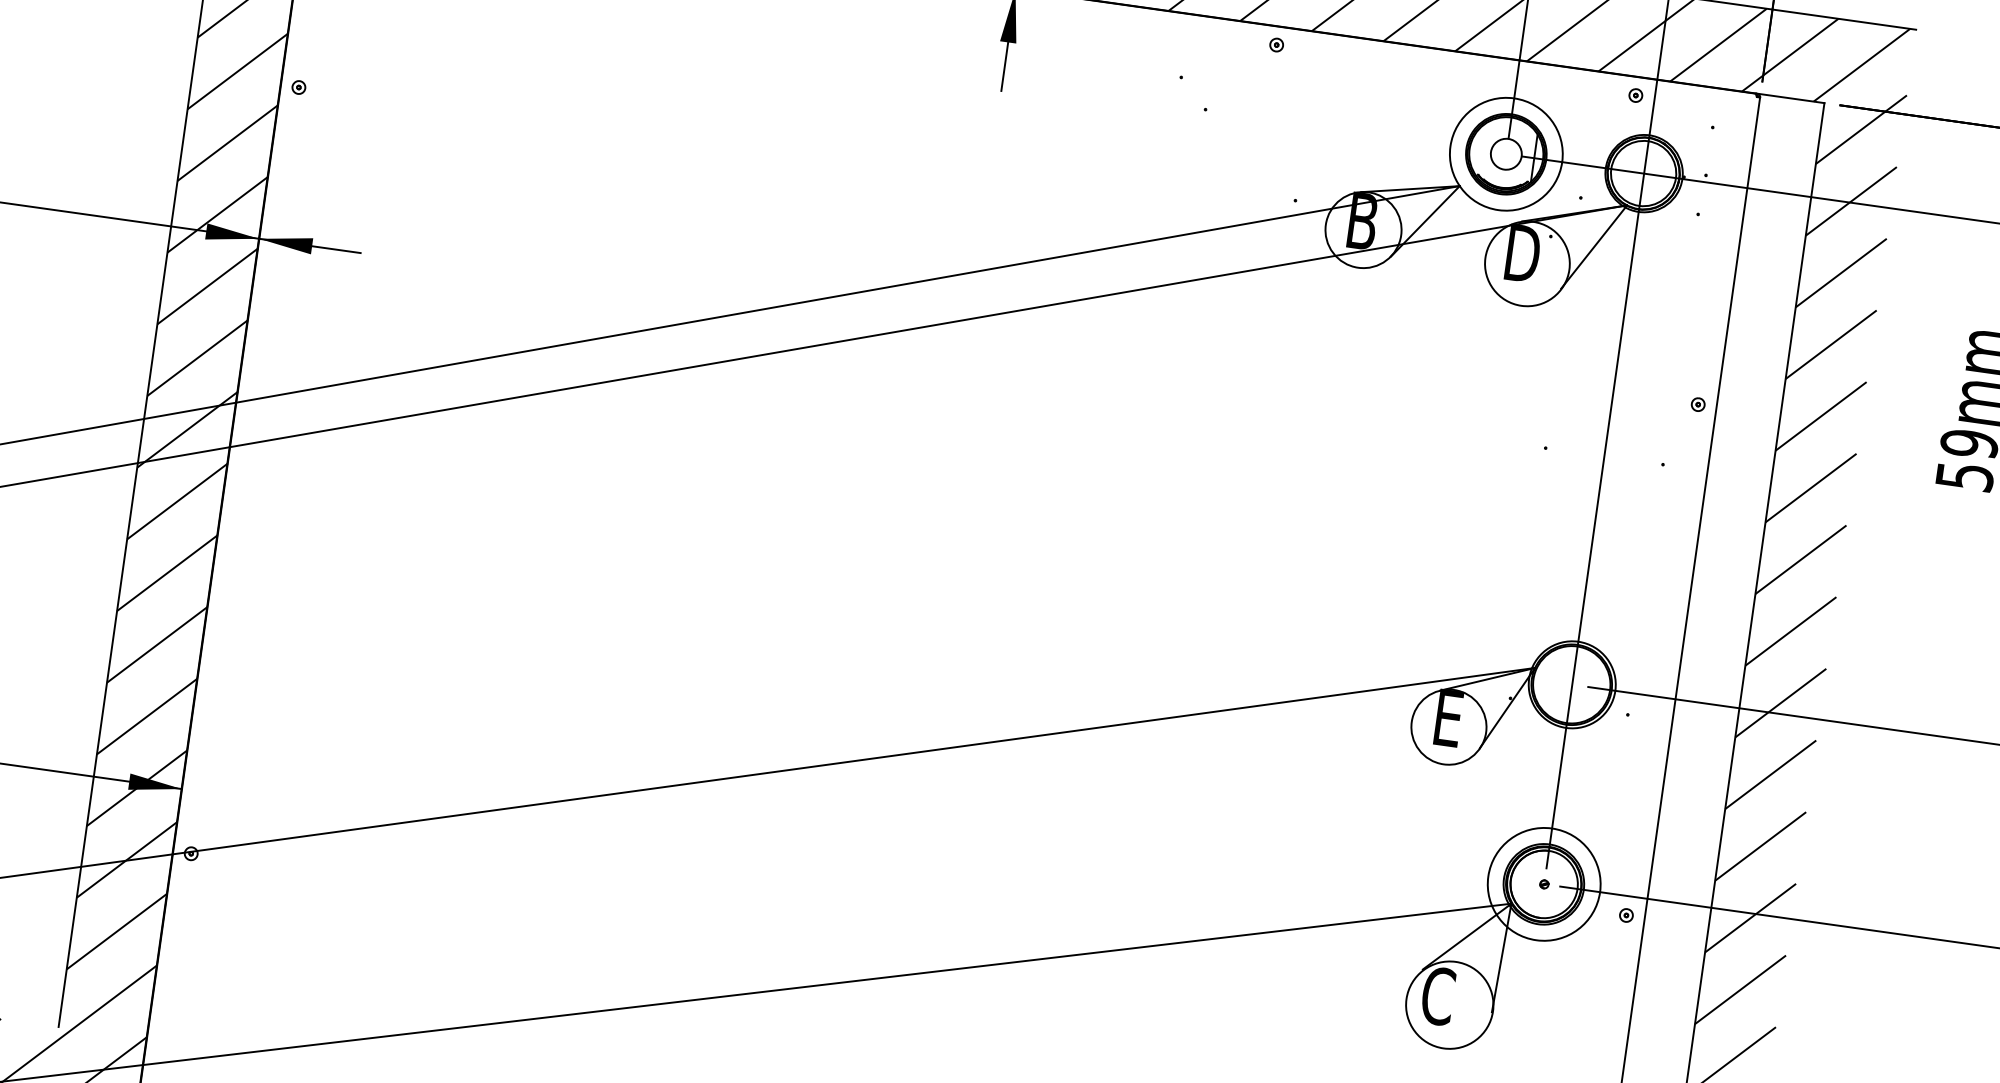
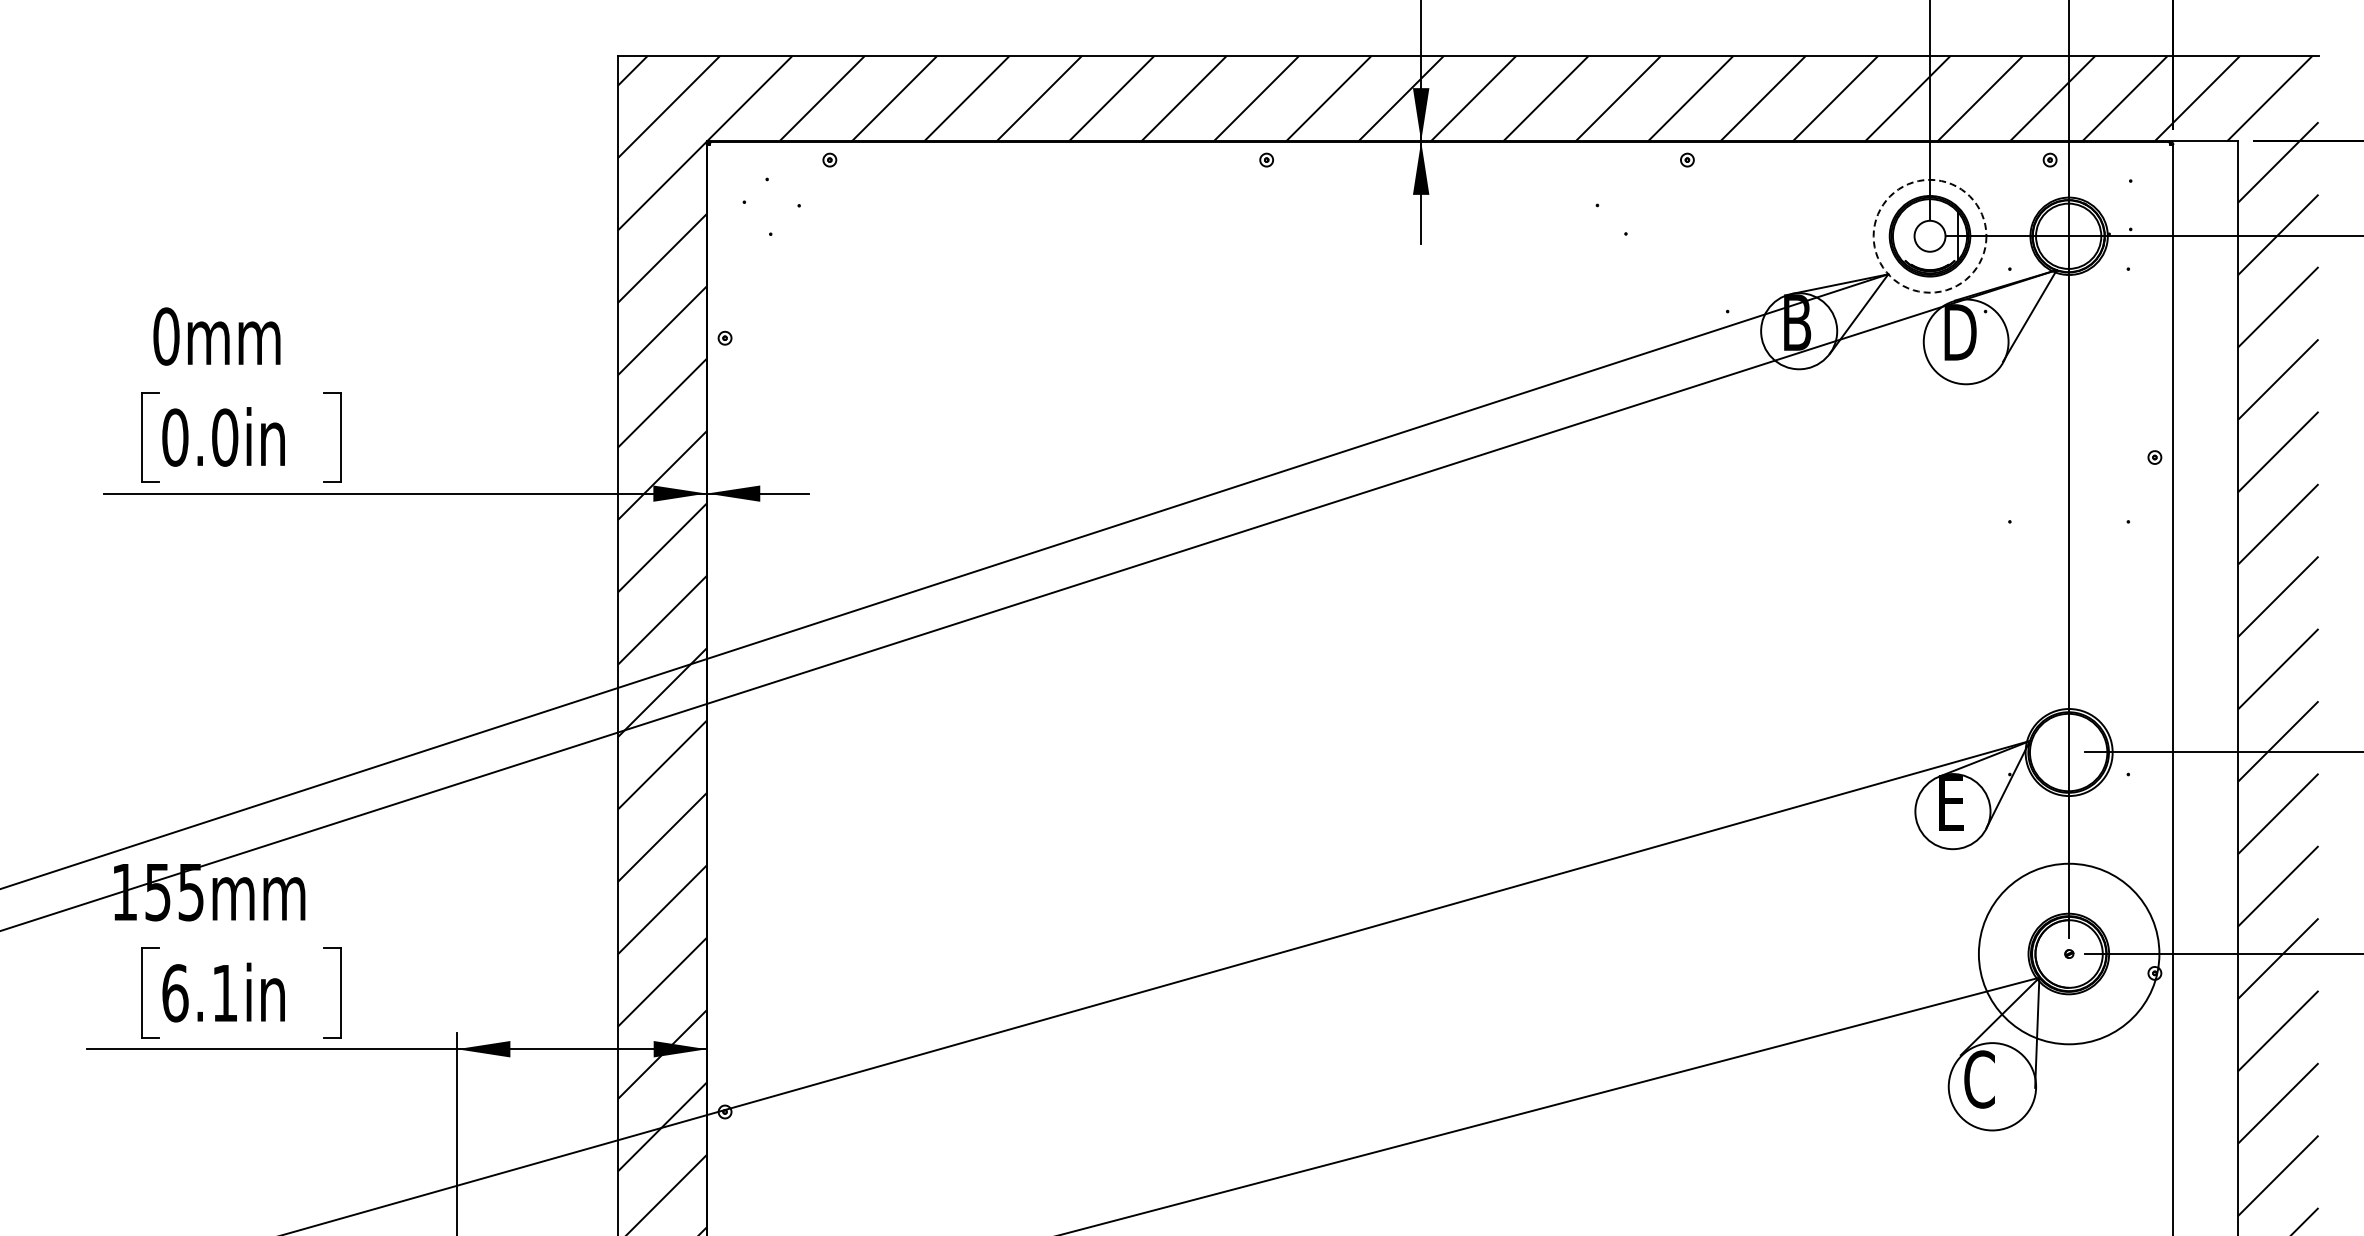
circle: (1505, 153) -> (1929, 235), solid -> dashed
circle: (1543, 883) -> (2068, 953), size x1.6

